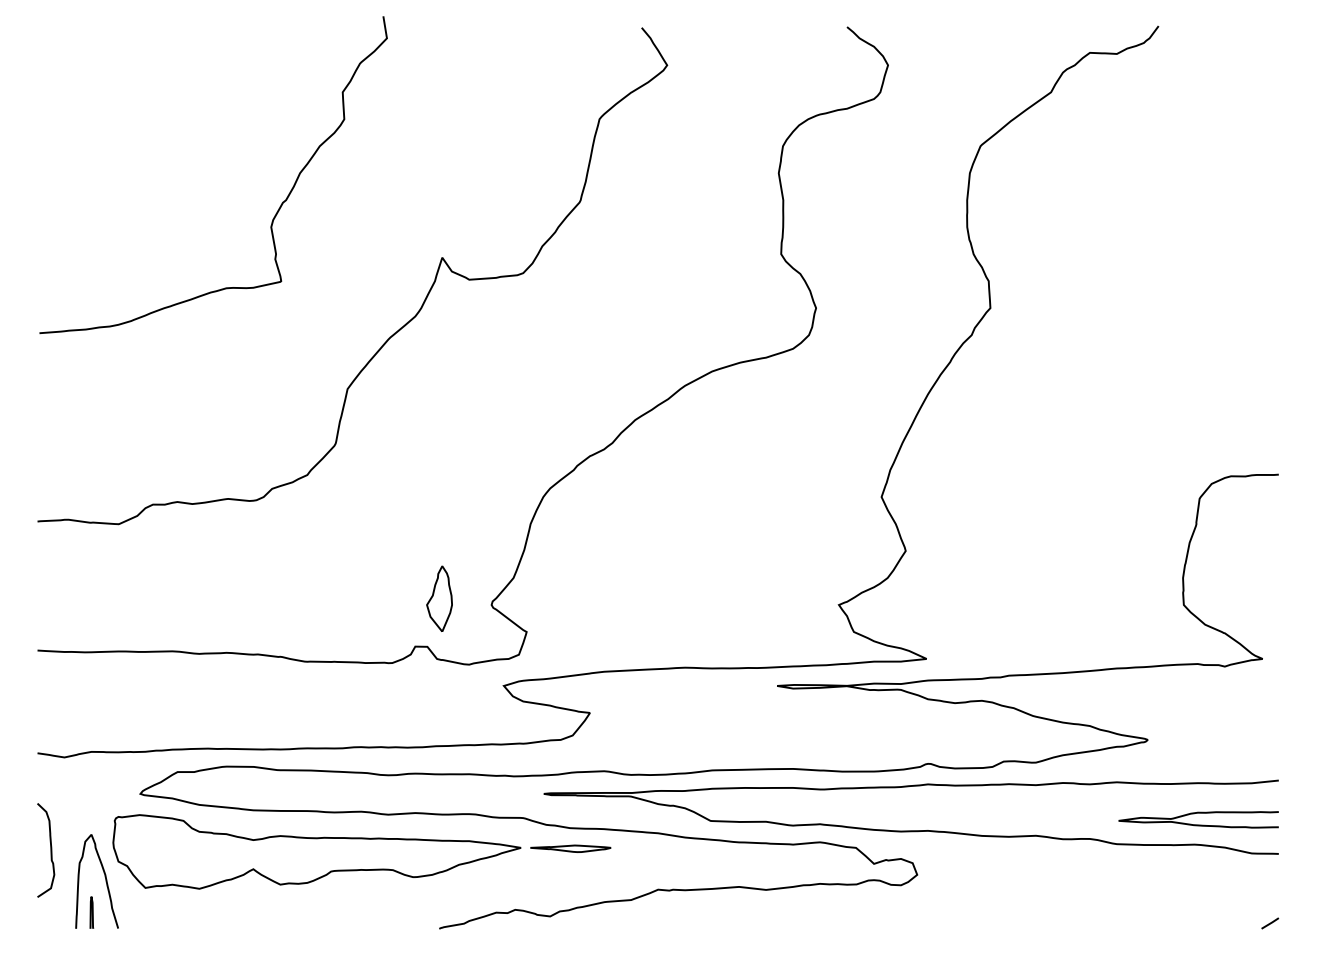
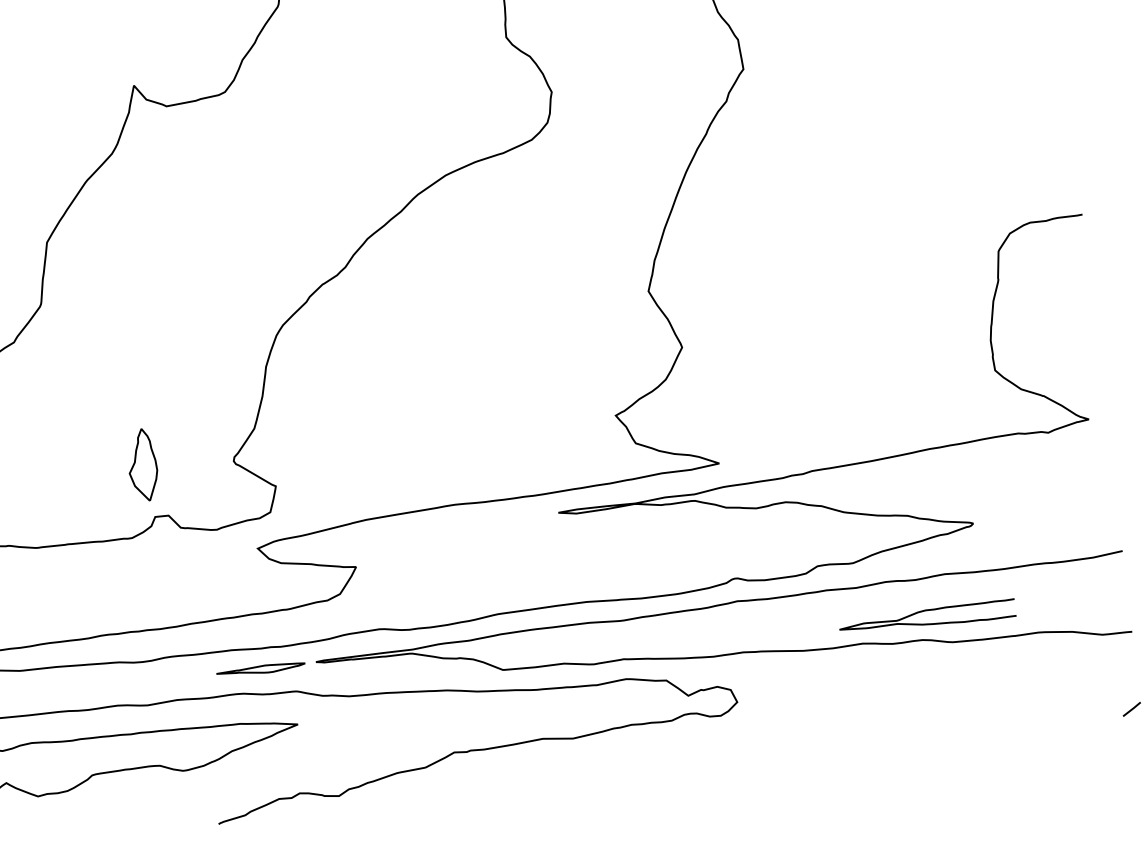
part: (439, 598) -> (142, 464), moved
curve: (1198, 824) -> (927, 623), moved
part: (570, 848) -> (260, 669), moved

